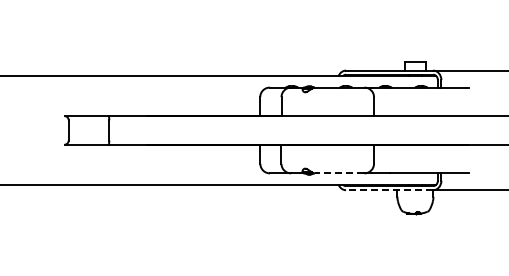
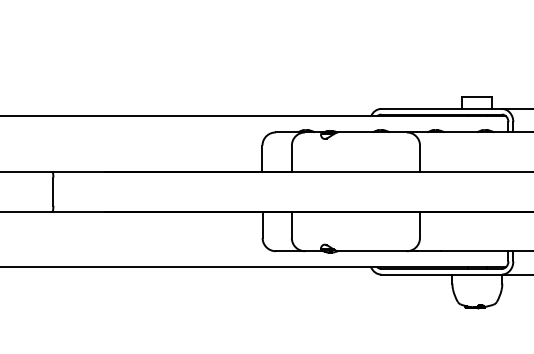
line: (339, 173) -> (372, 251), dashed -> solid
line: (389, 190) -> (441, 274), dashed -> solid

